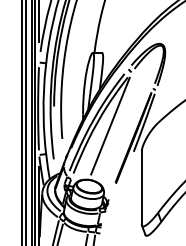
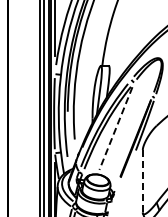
line: (109, 126) -> (115, 128), solid -> dashed
line: (141, 186) -> (142, 180), solid -> dashed

